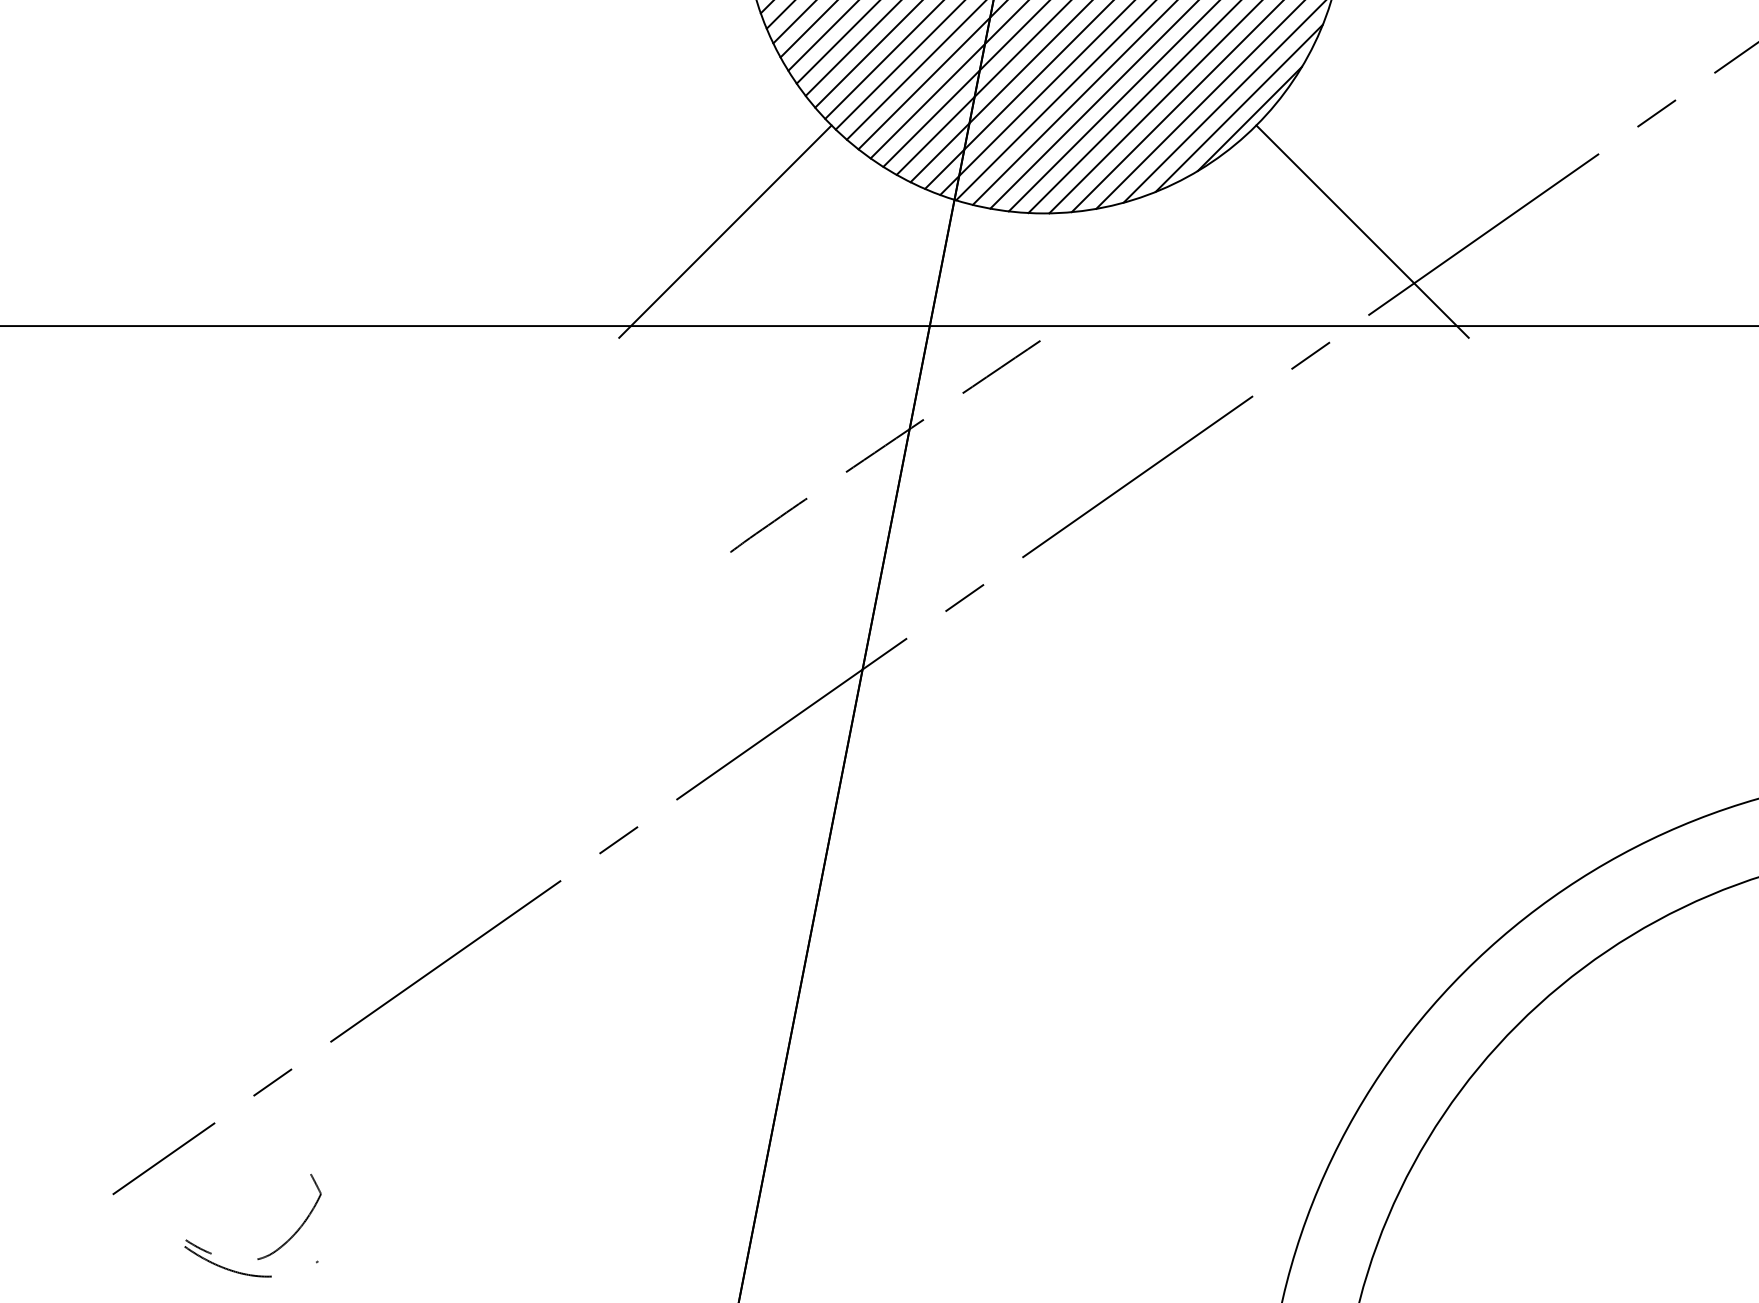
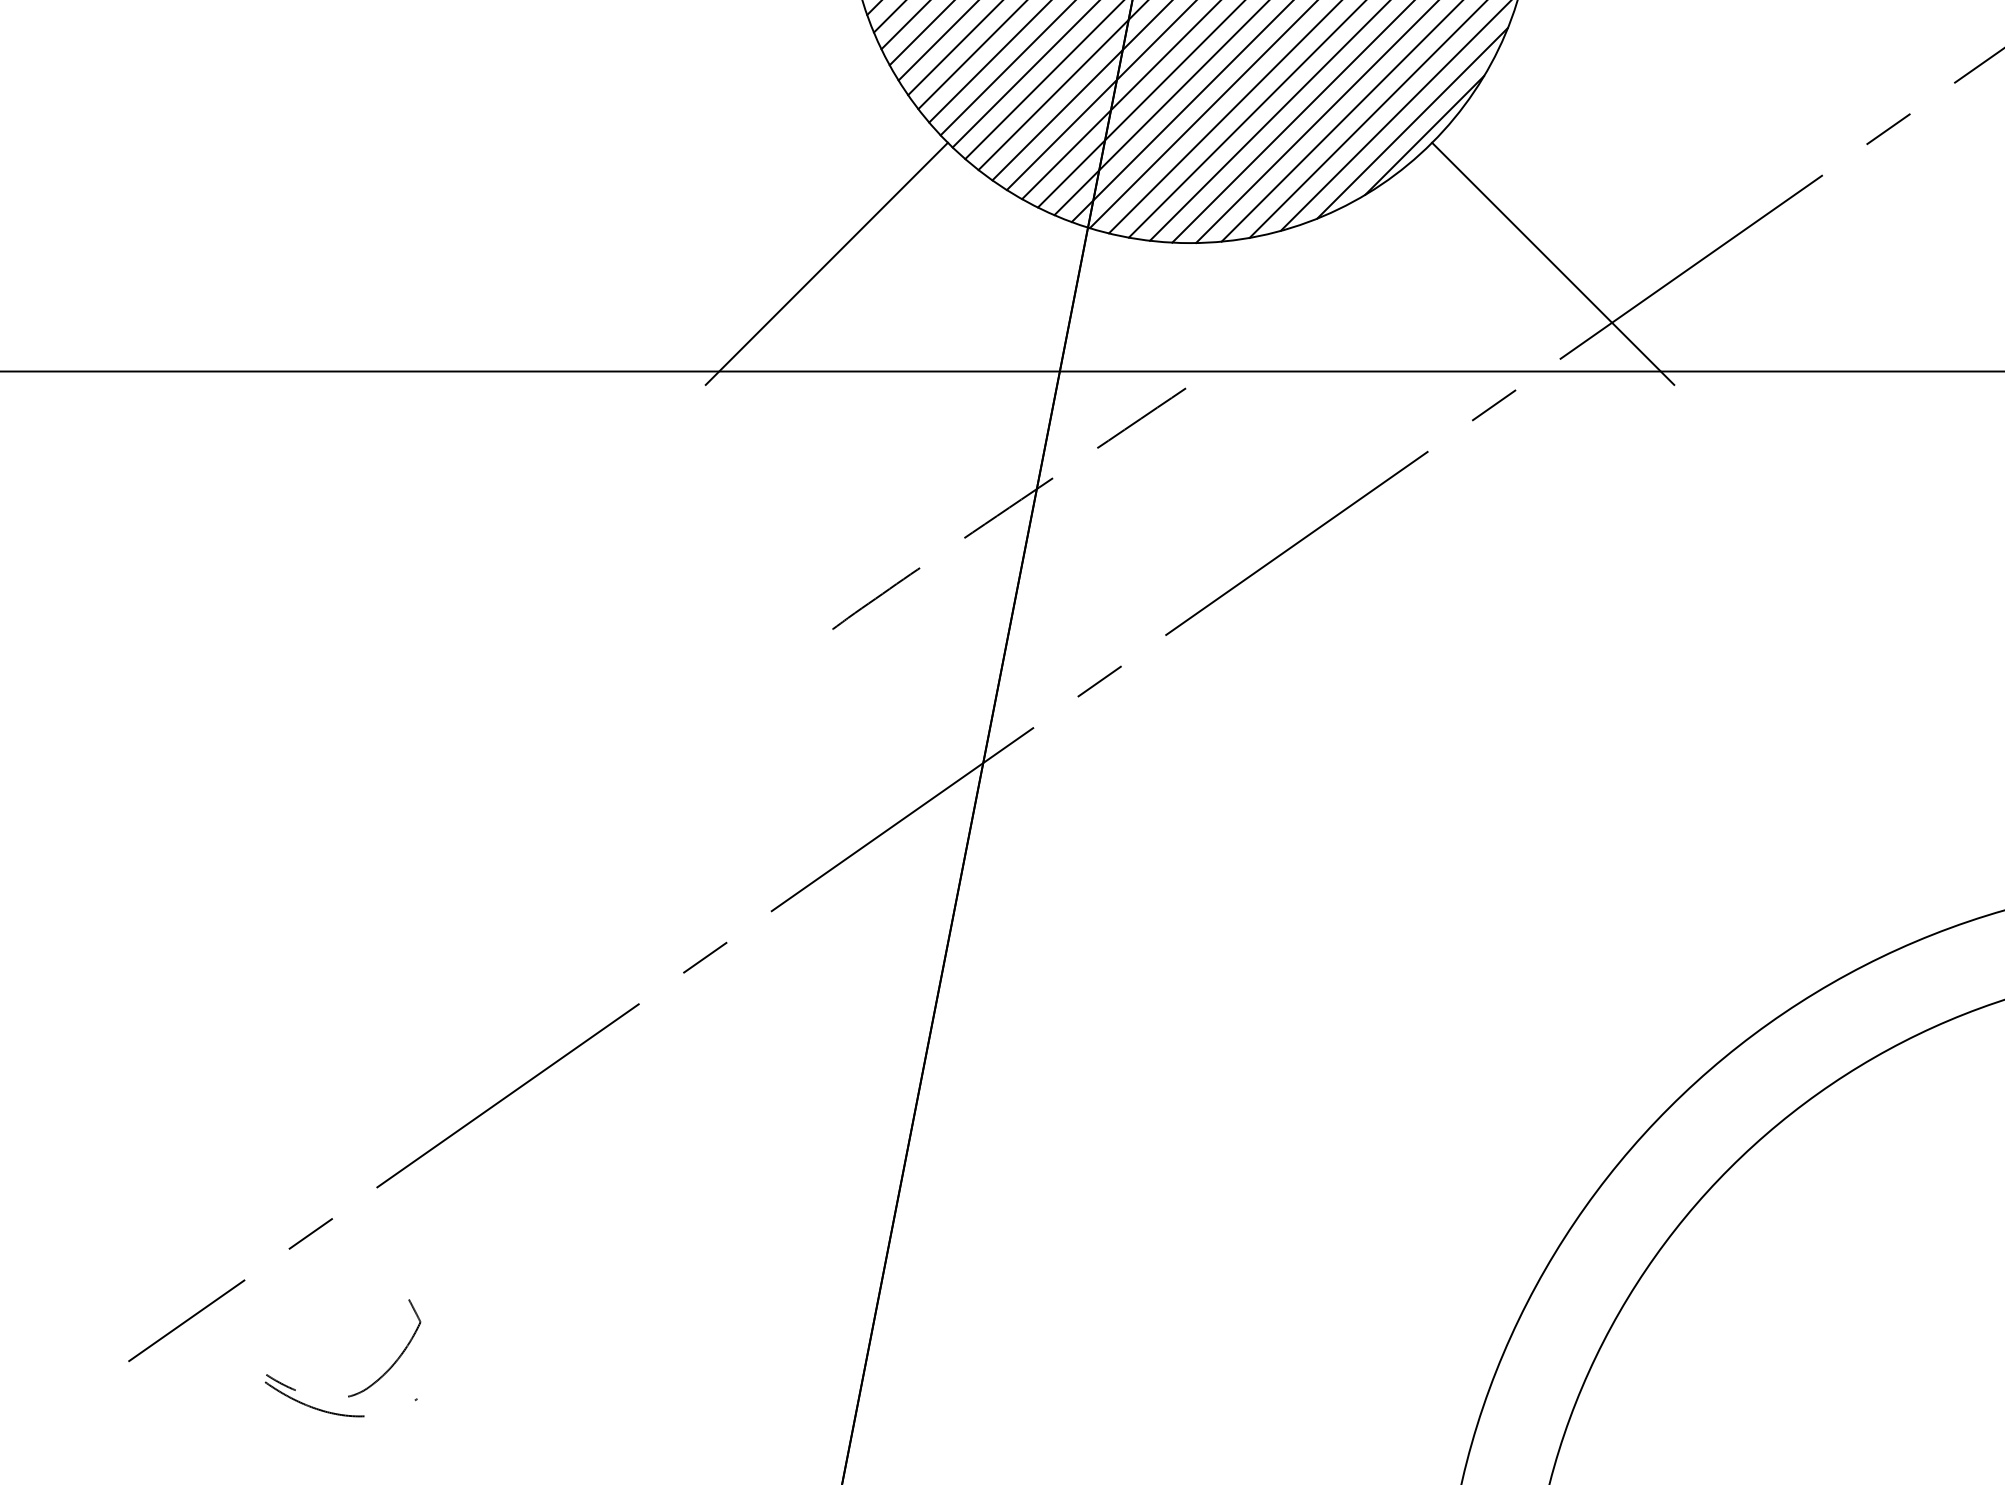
part: (265, 1255) -> (357, 1392), moved

